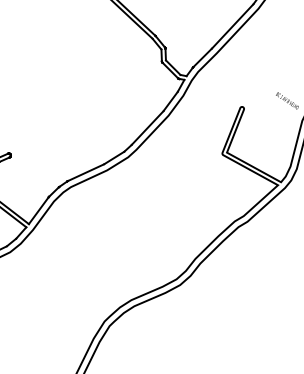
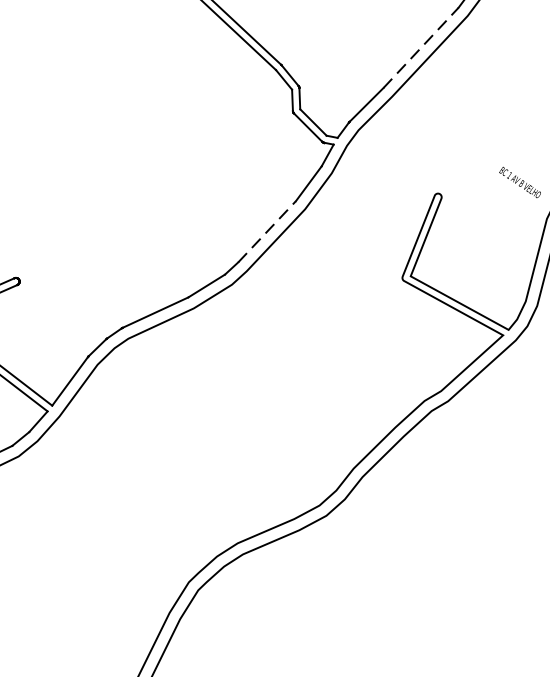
line: (233, 26) -> (422, 47), solid -> dashed
line: (147, 127) -> (266, 230), solid -> dashed

